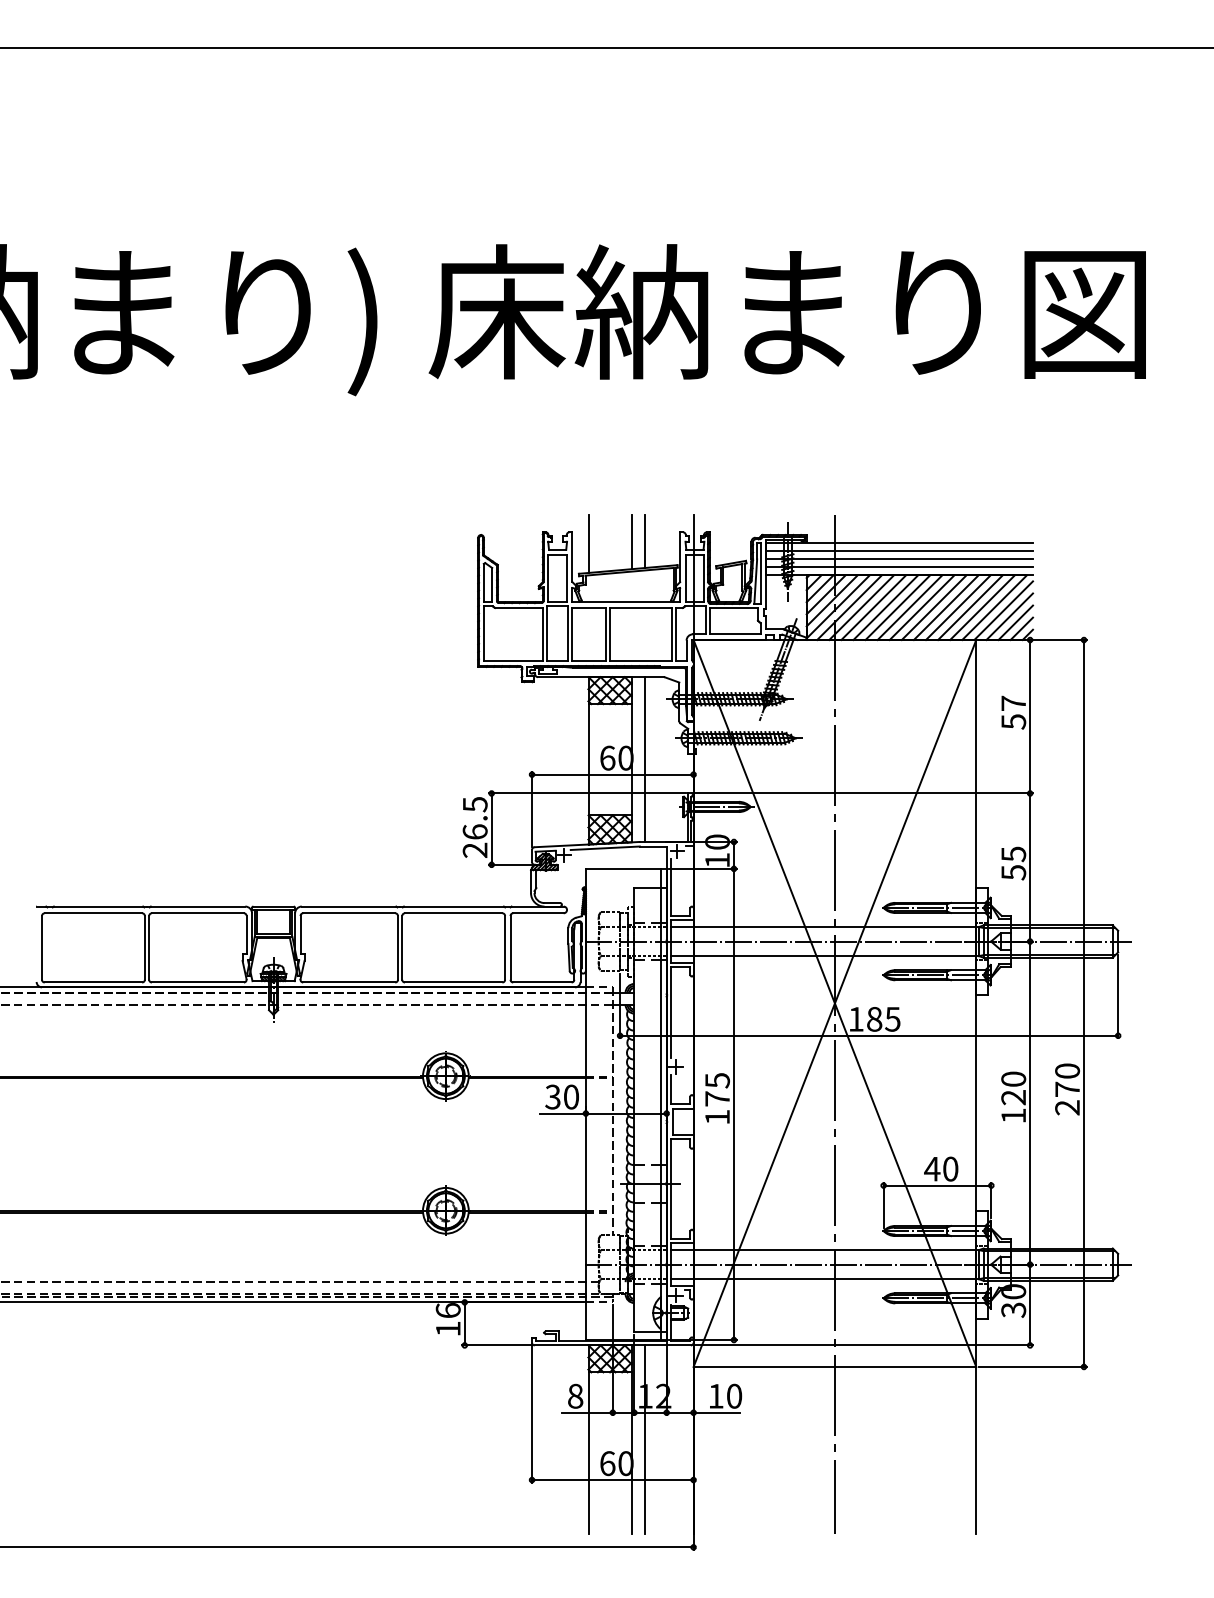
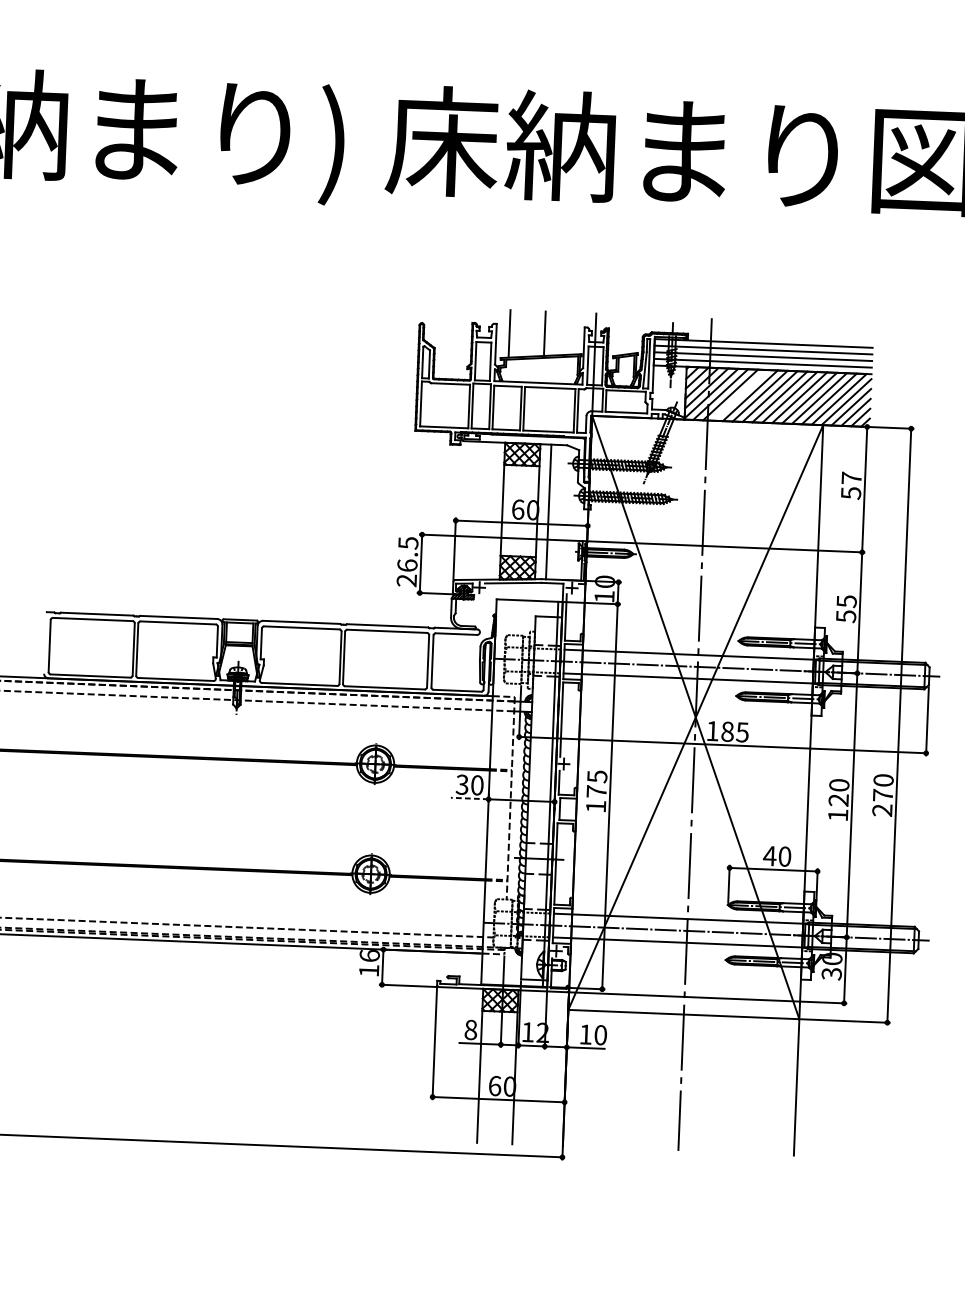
line: (645, 540) -> (556, 332), removed
line: (873, 607) -> (740, 395), removed
line: (562, 1113) -> (469, 798), solid -> dashed
line: (645, 1439) -> (526, 1067), removed

